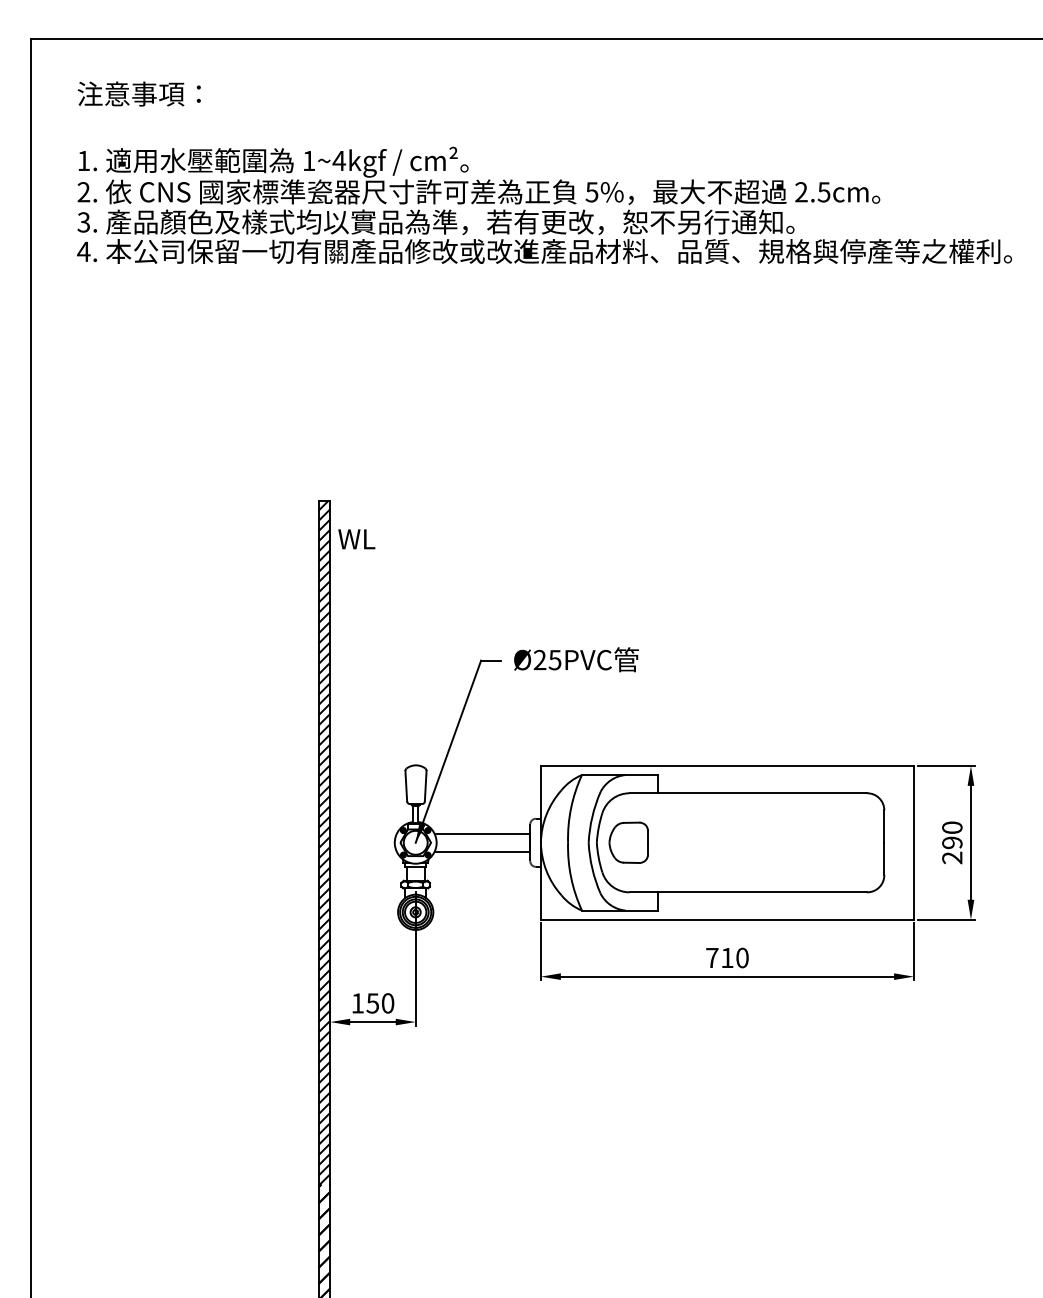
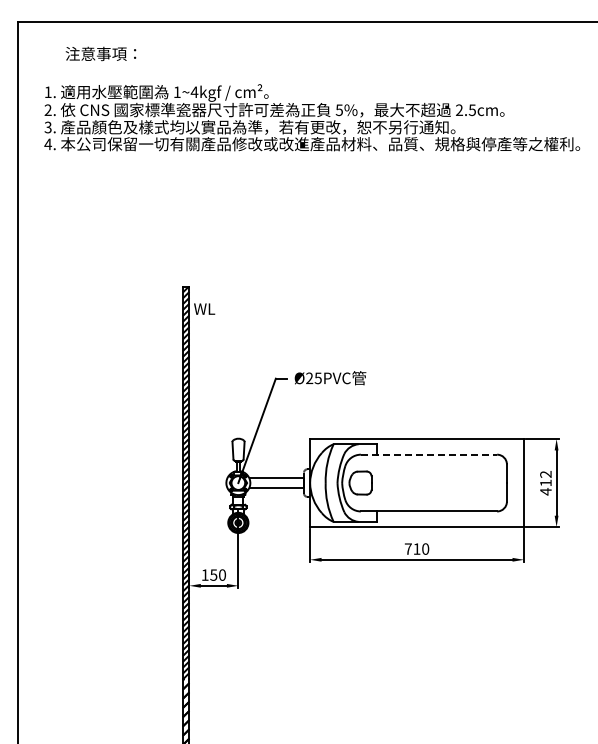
text: (138, 93) -> (100, 53), moved
line: (749, 792) -> (429, 454), solid -> dashed
text: (951, 841) -> (545, 482), 290 -> 412

